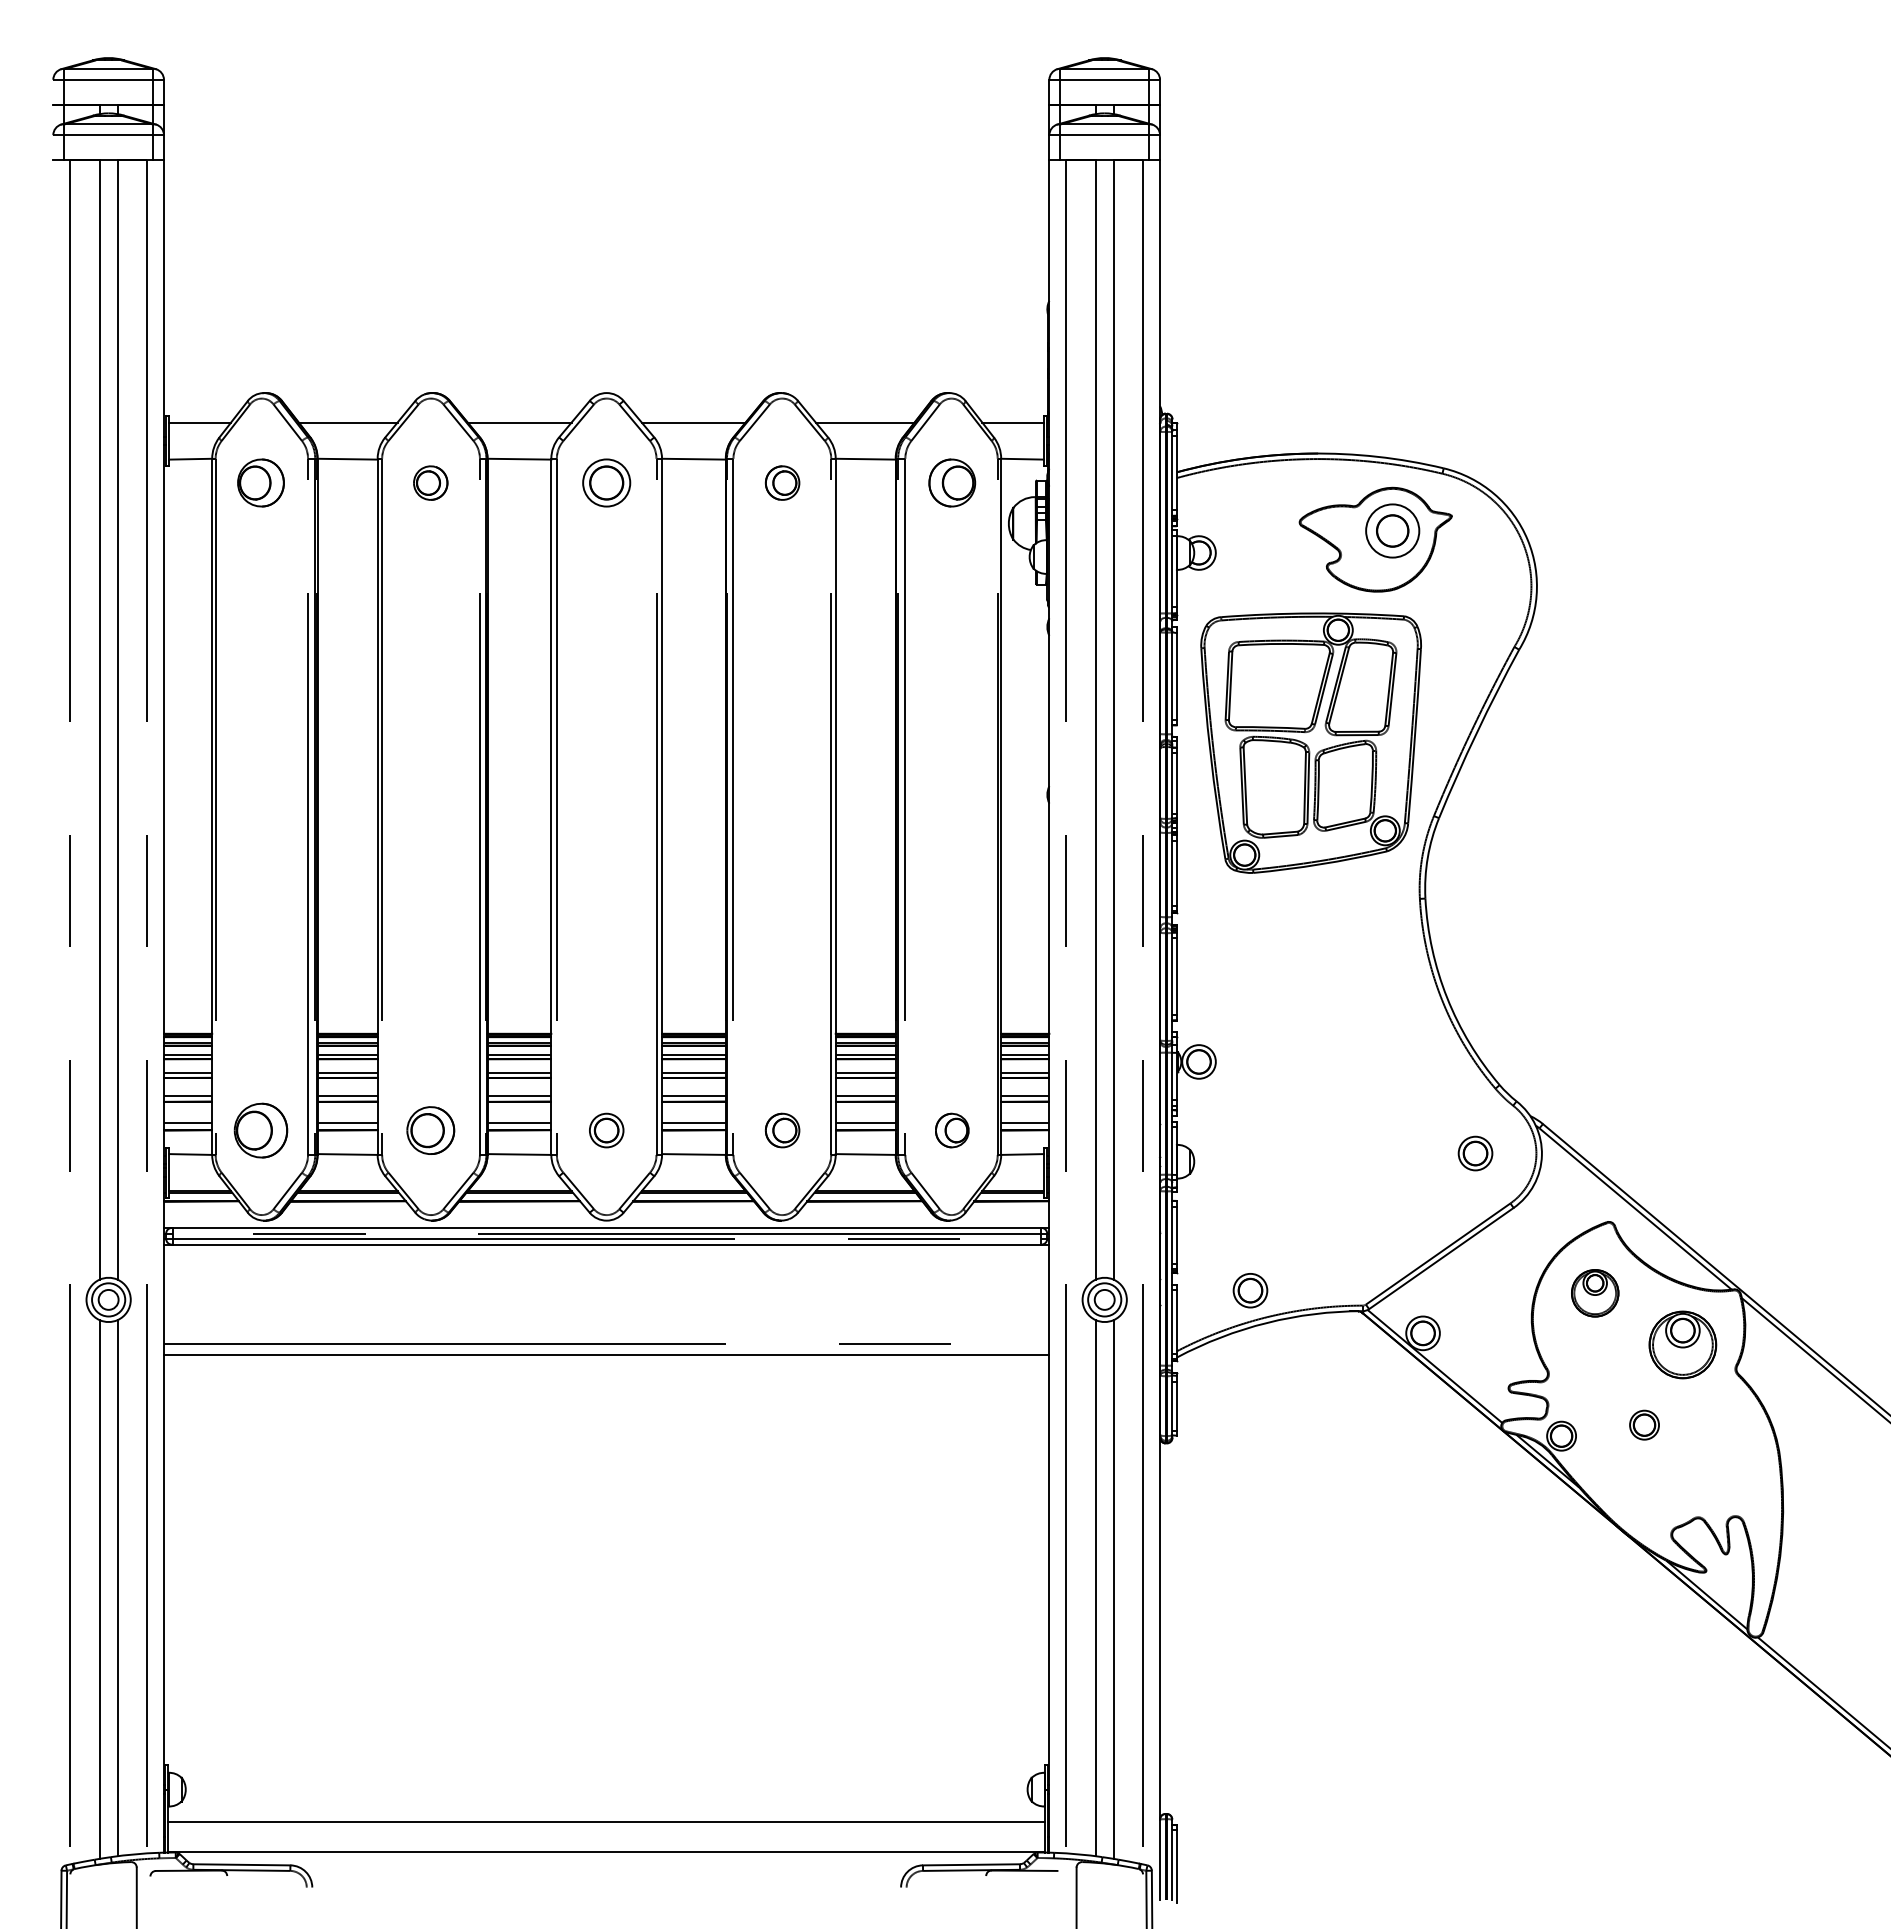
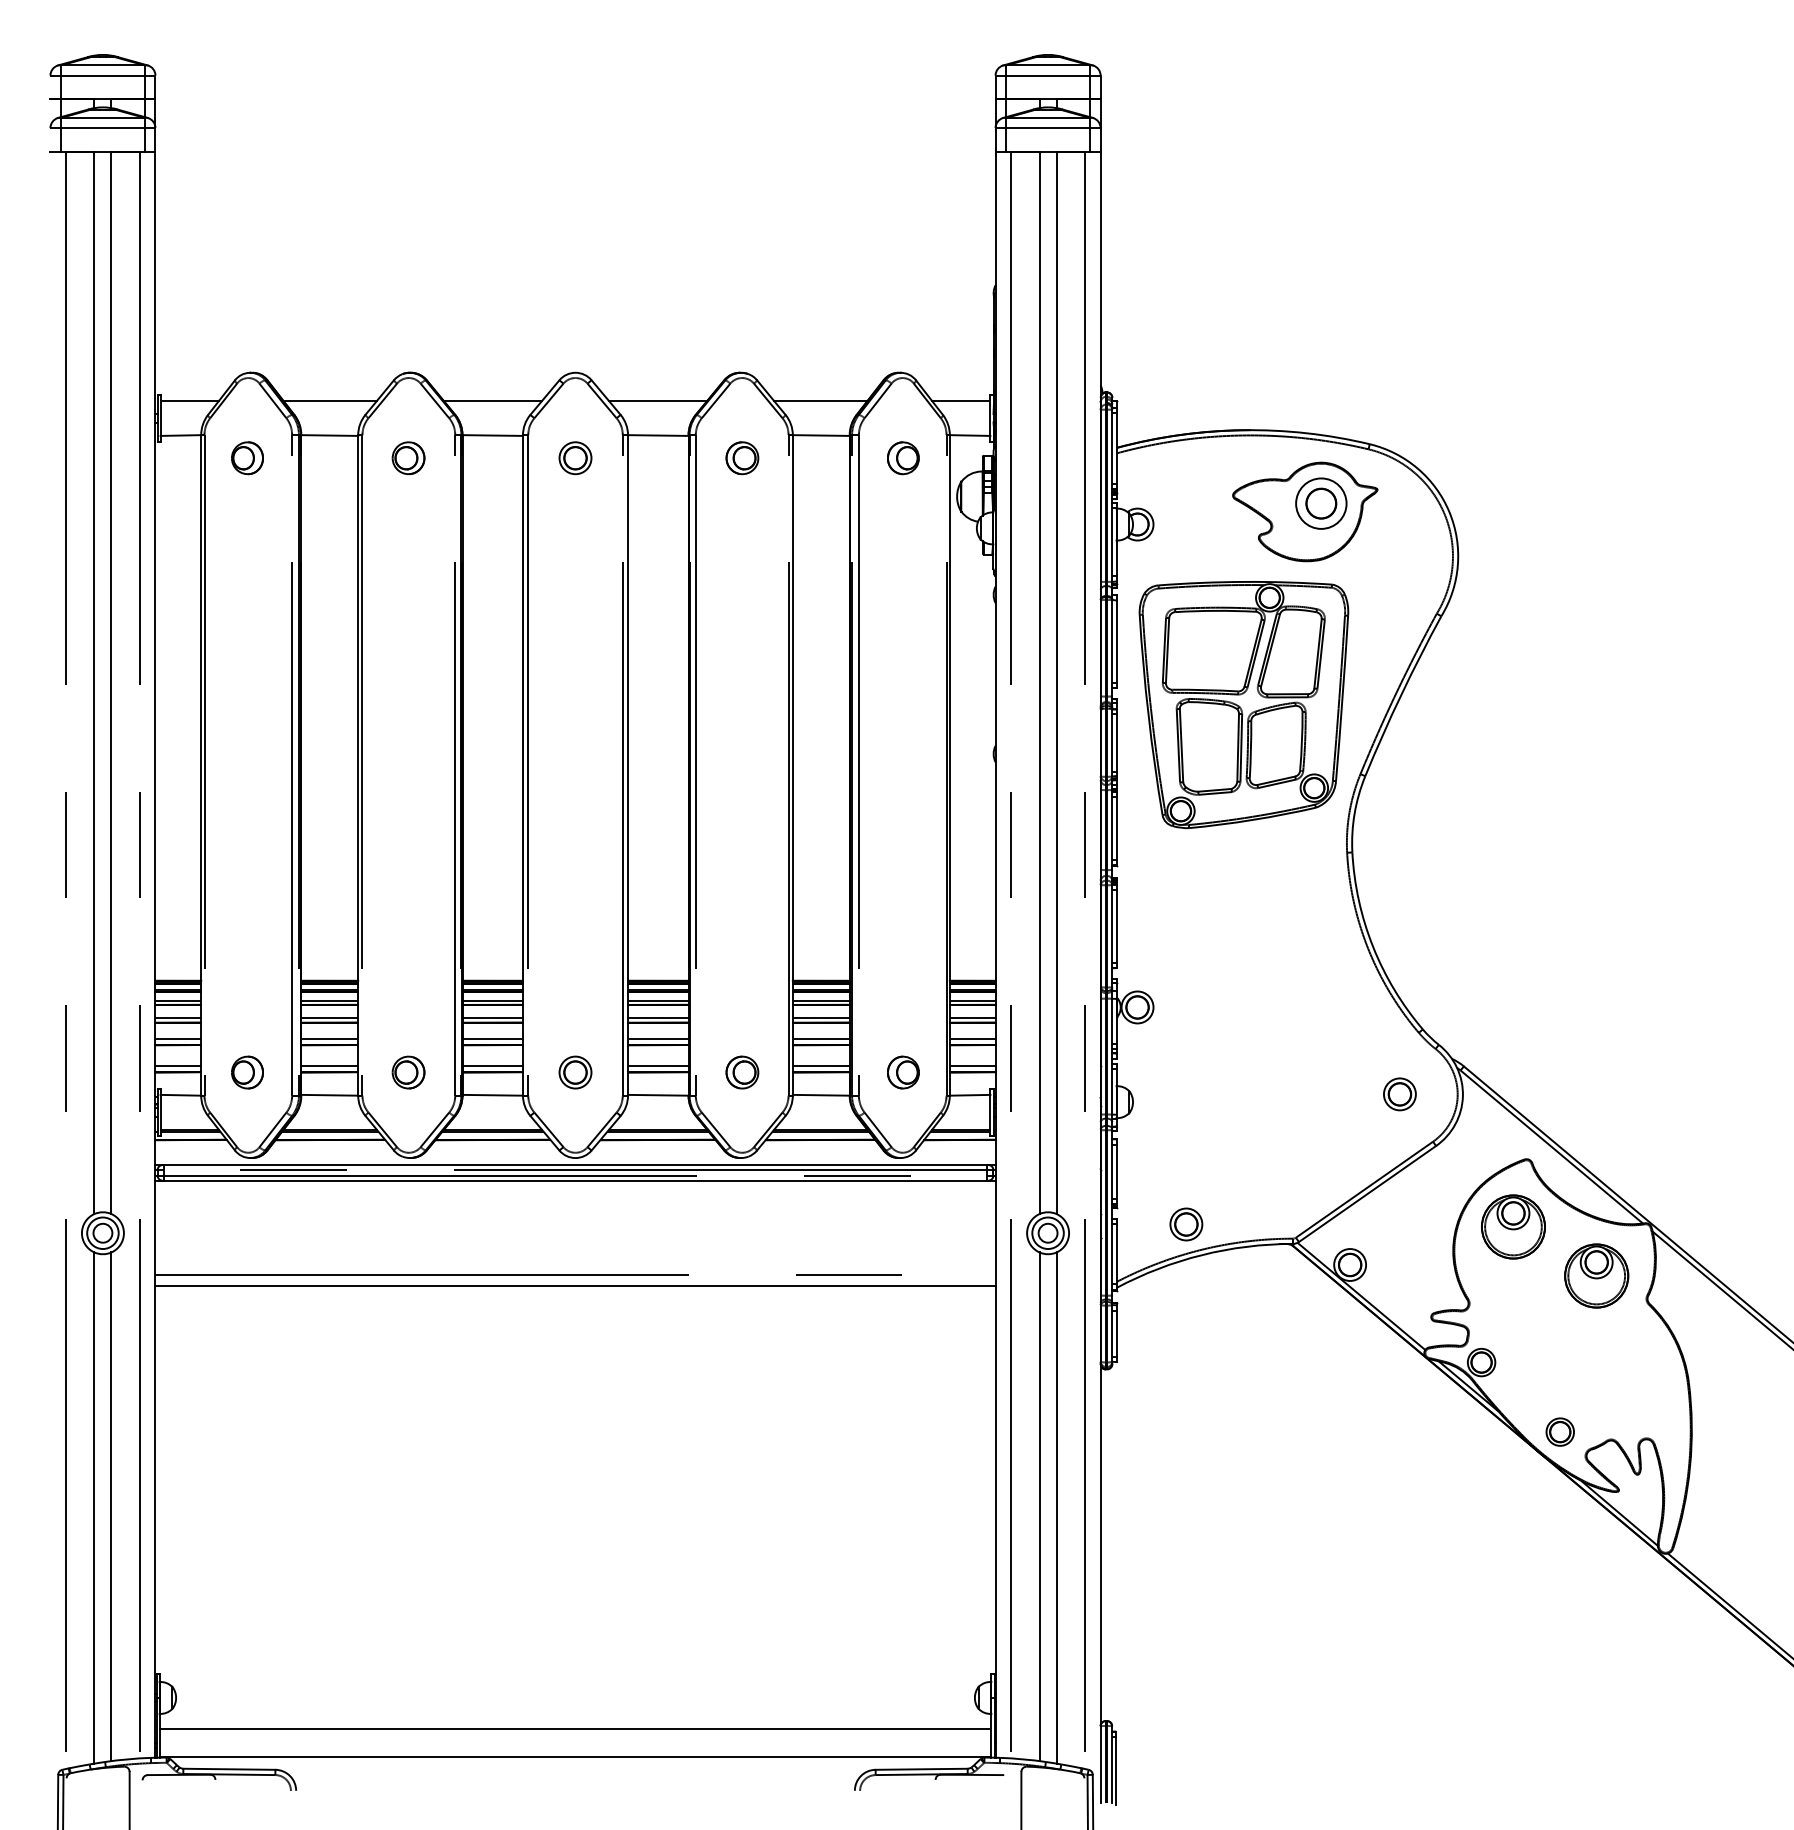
part: (260, 483) -> (247, 458), size x0.71
part: (606, 483) -> (575, 458), size x0.71
part: (952, 483) -> (903, 458), size x0.71
part: (260, 1130) -> (247, 1072), size x0.62
part: (430, 1130) -> (408, 1072), size x0.71
part: (1595, 1292) -> (1513, 1226), size x1.43
part: (1643, 1424) -> (1559, 1431), moved

